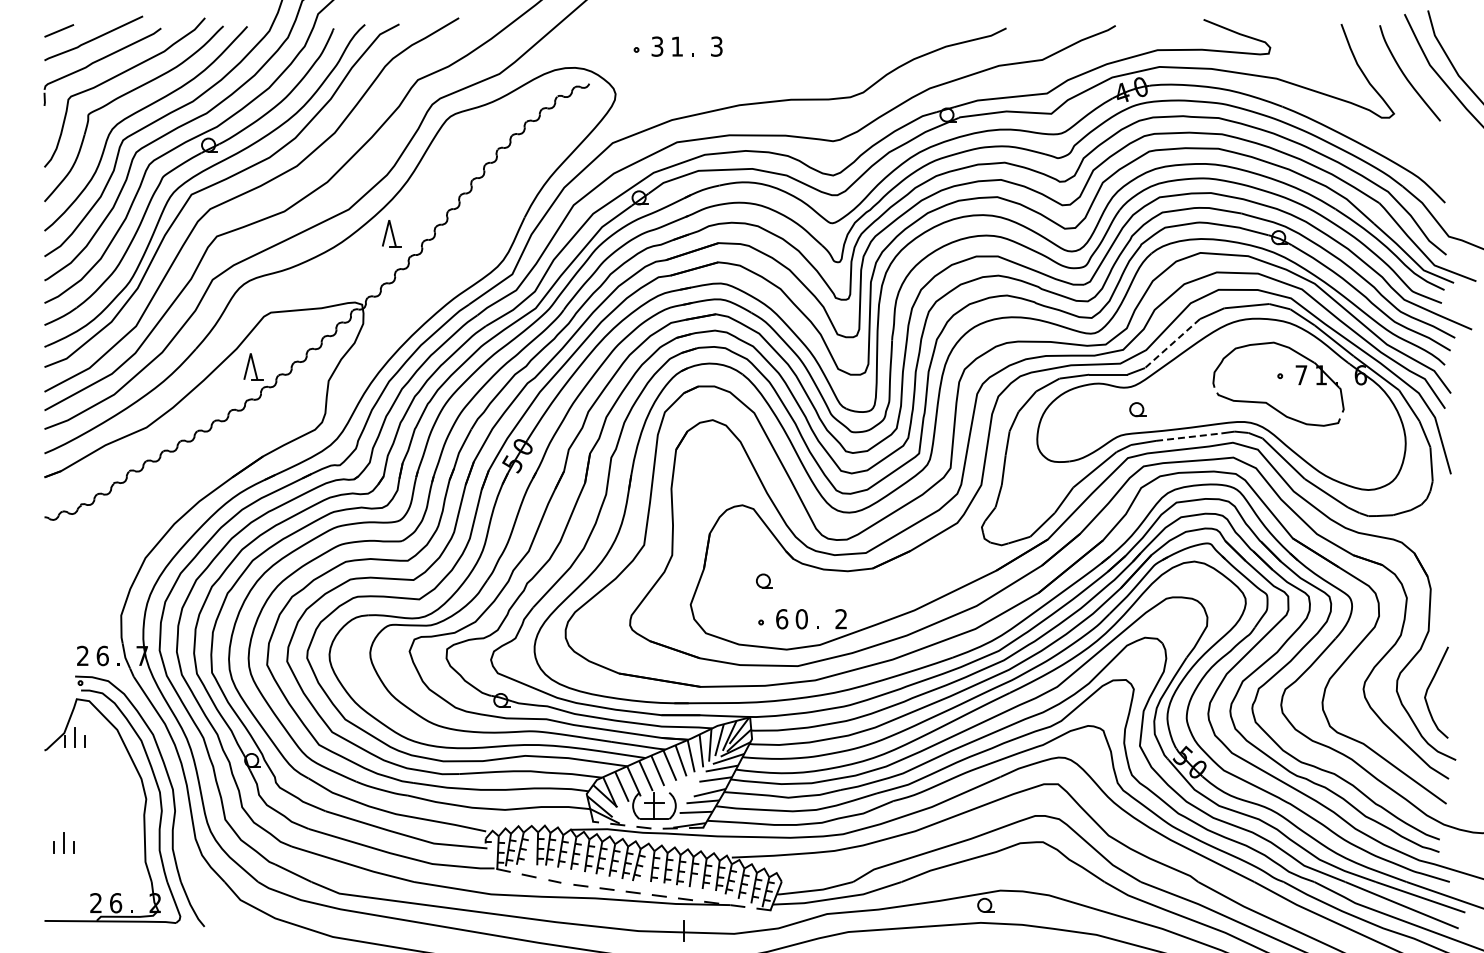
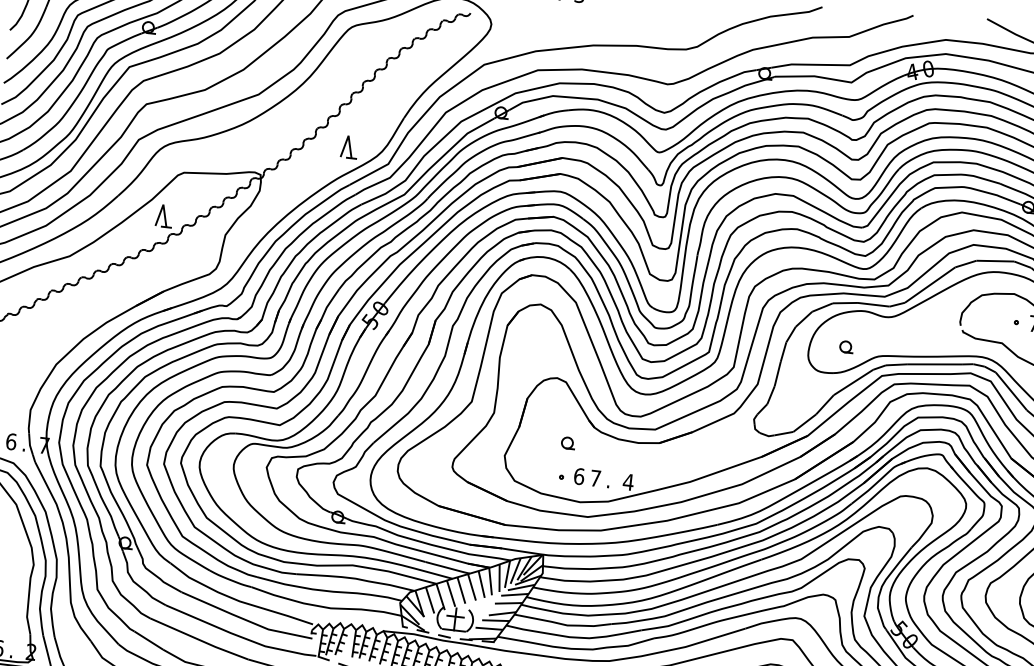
part: (391, 233) -> (349, 147), moved
line: (1172, 343) -> (930, 285), dashed -> solid
part: (1137, 409) -> (846, 346), moved
line: (1188, 437) -> (934, 364), dashed -> solid
text: (801, 619) -> (595, 478), 0 -> 7
text: (840, 619) -> (627, 482), 2 -> 4

